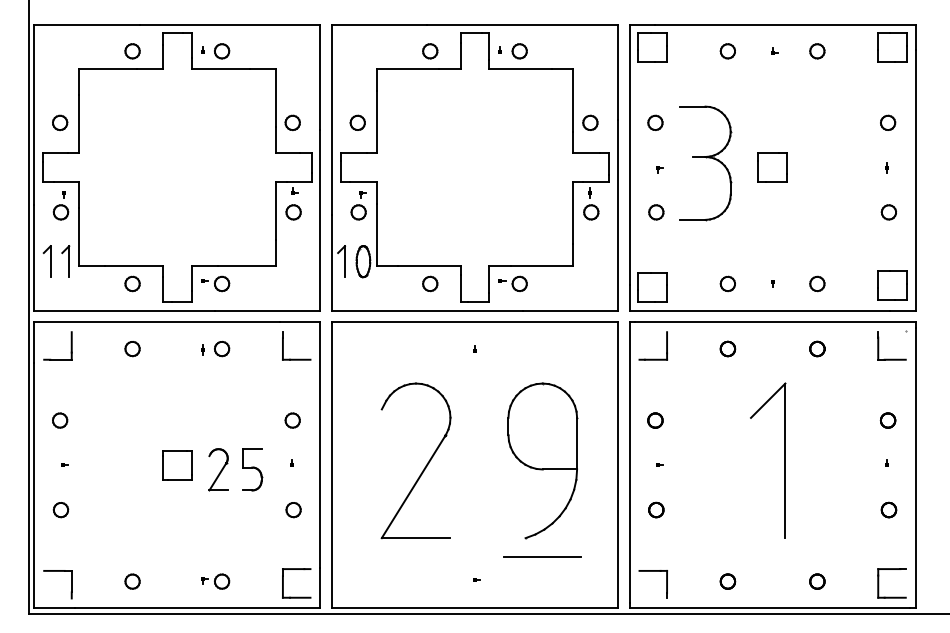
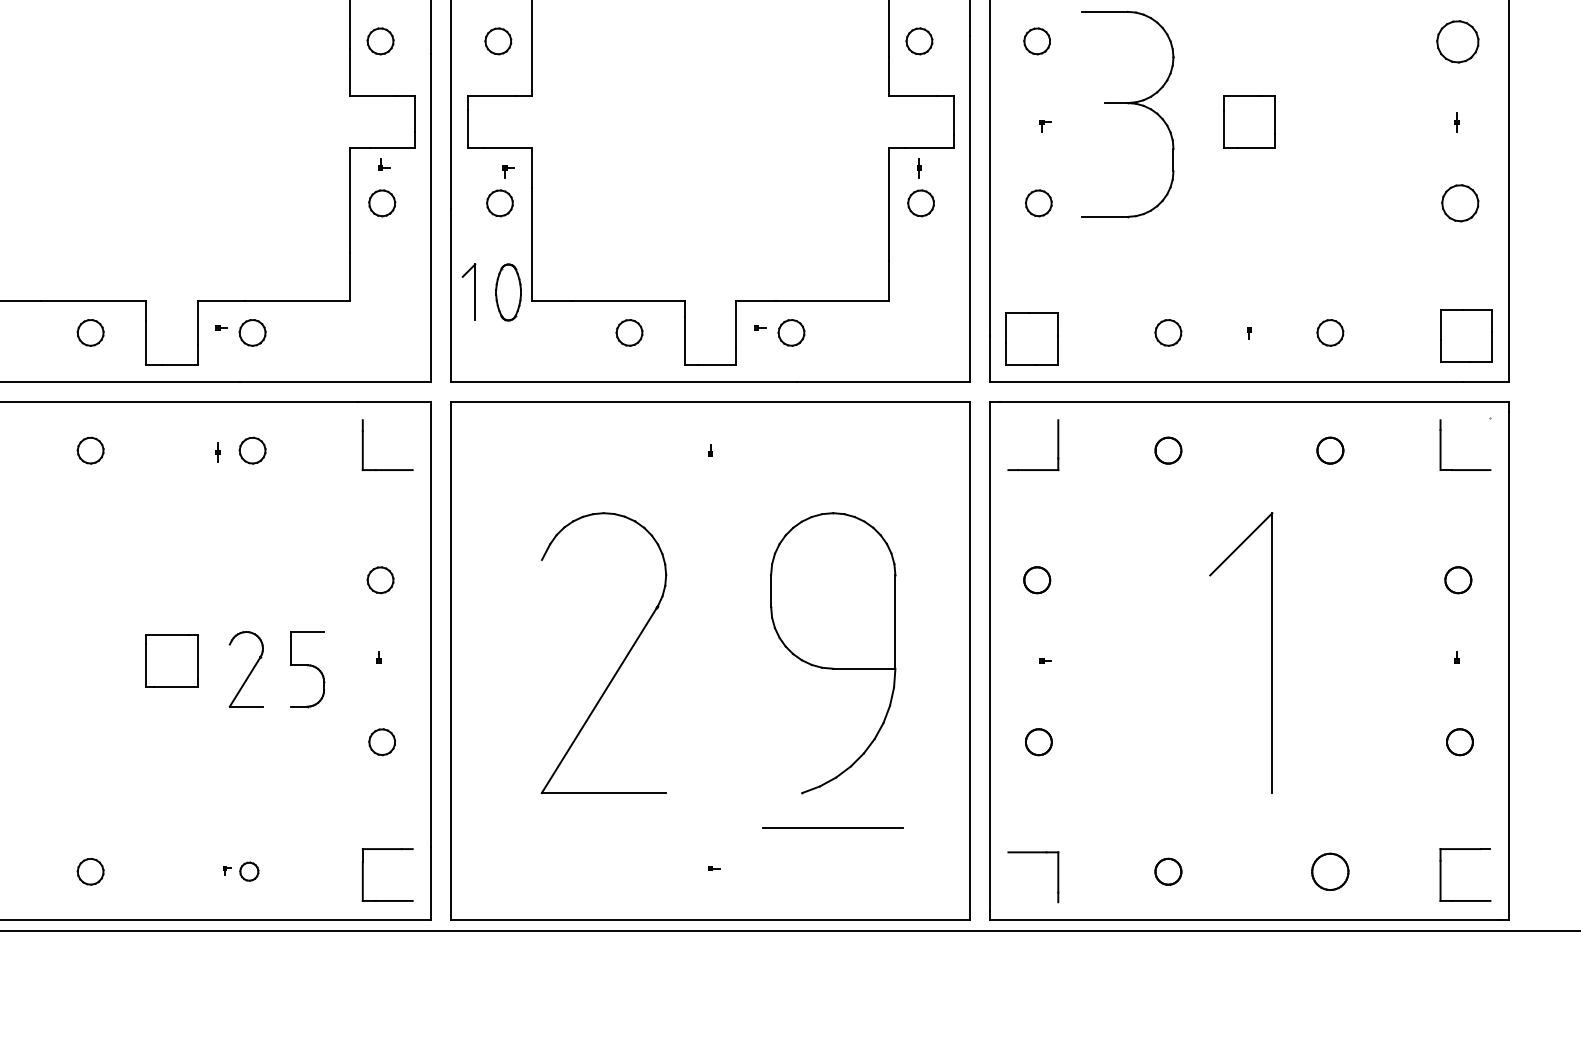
part: (888, 122) -> (1459, 40), size x1.6
part: (888, 212) -> (1459, 203), size x1.4
part: (215, 581) -> (240, 871), size x0.7
part: (817, 581) -> (1330, 871), size x1.4

